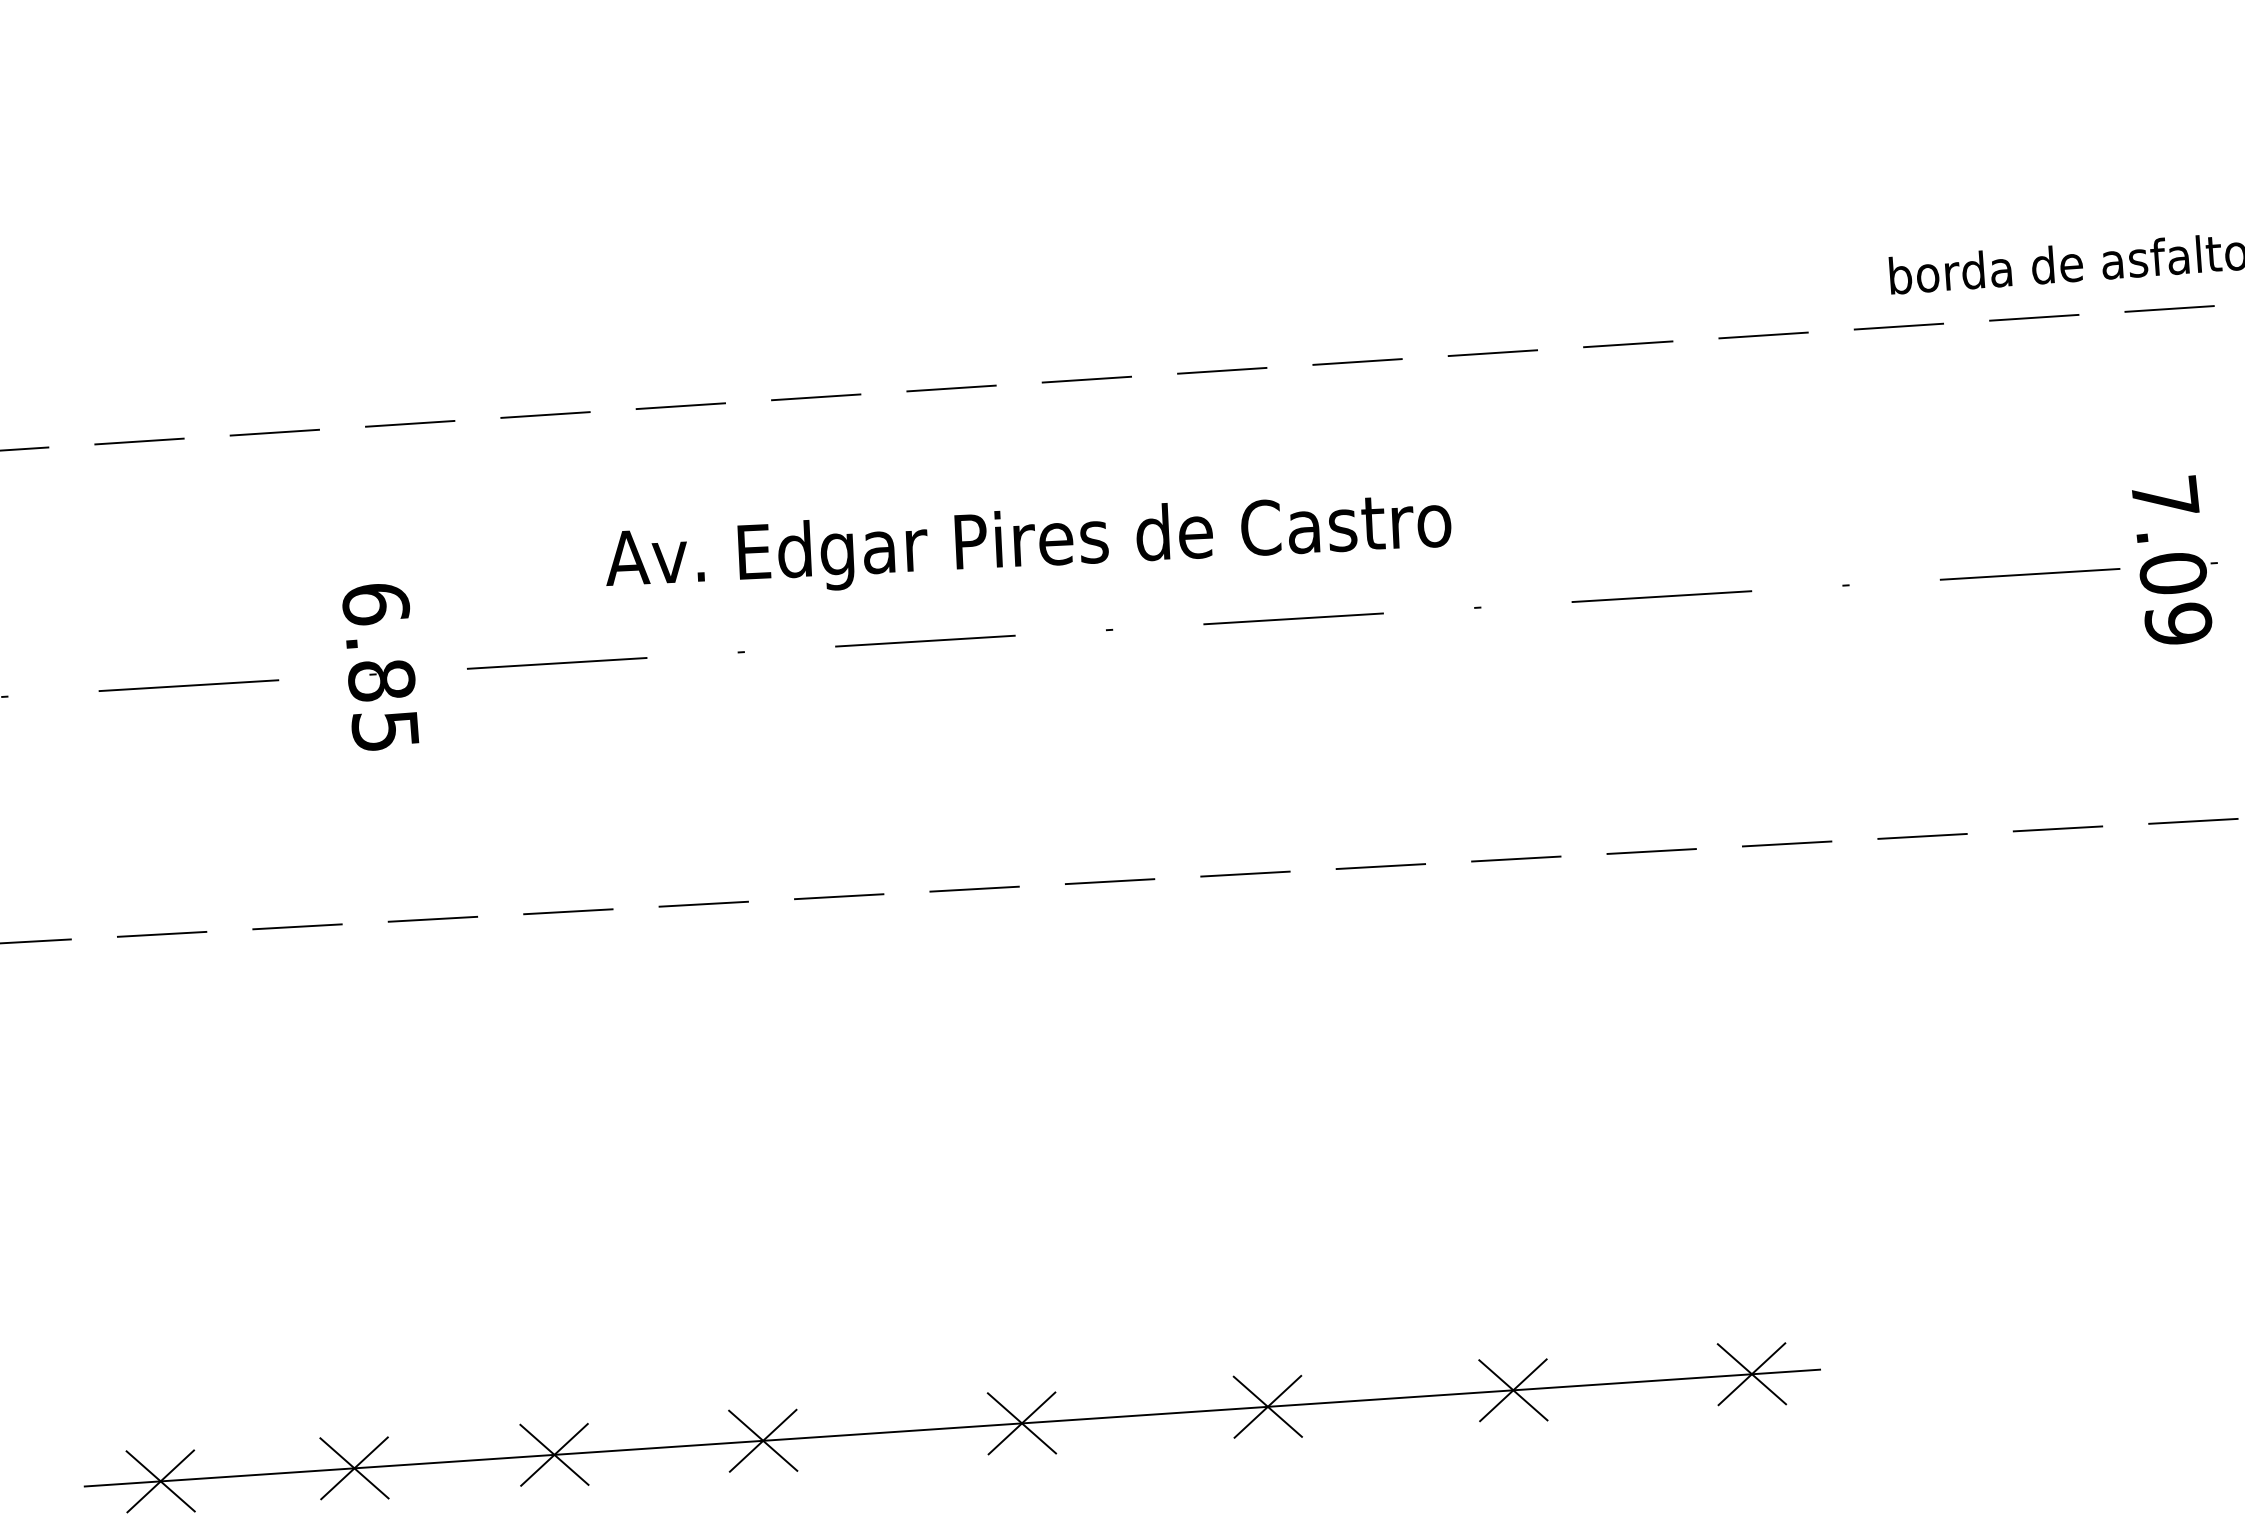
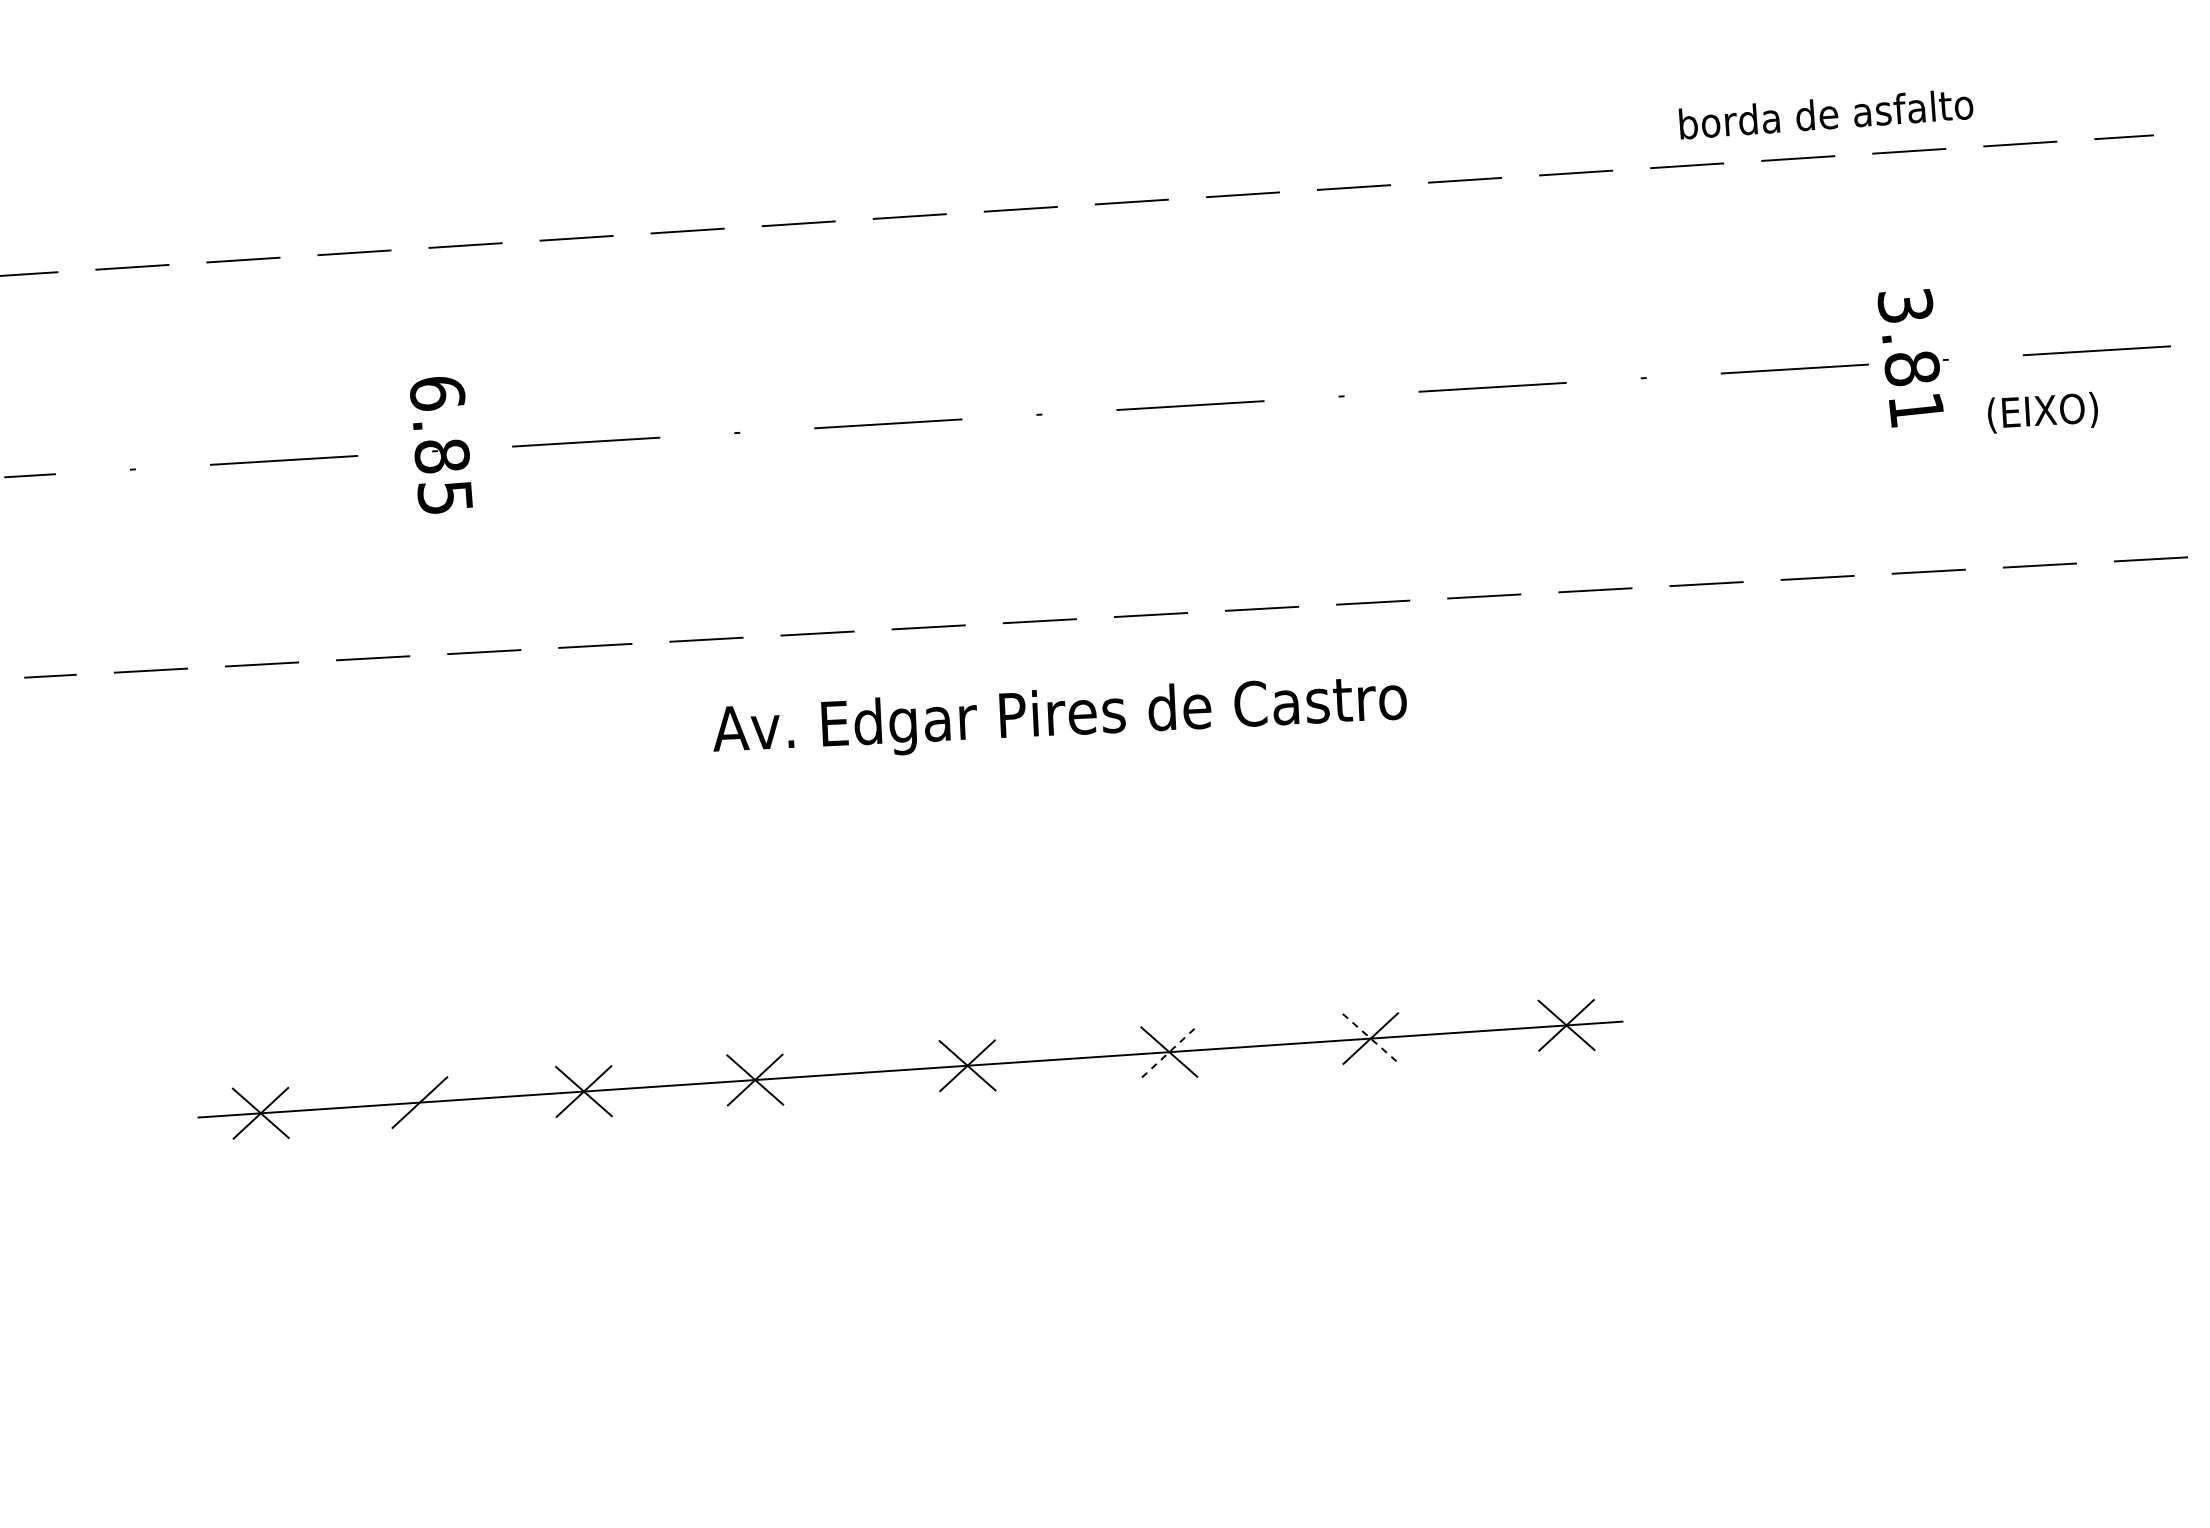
text: (1027, 544) -> (1059, 717), moved
text: (2171, 560) -> (1910, 357), 7.09 -> 3.81
line: (1514, 1390) -> (1371, 1038), solid -> dashed
line: (1268, 1406) -> (1169, 1051), solid -> dashed
line: (354, 1468) -> (419, 1102), removed

